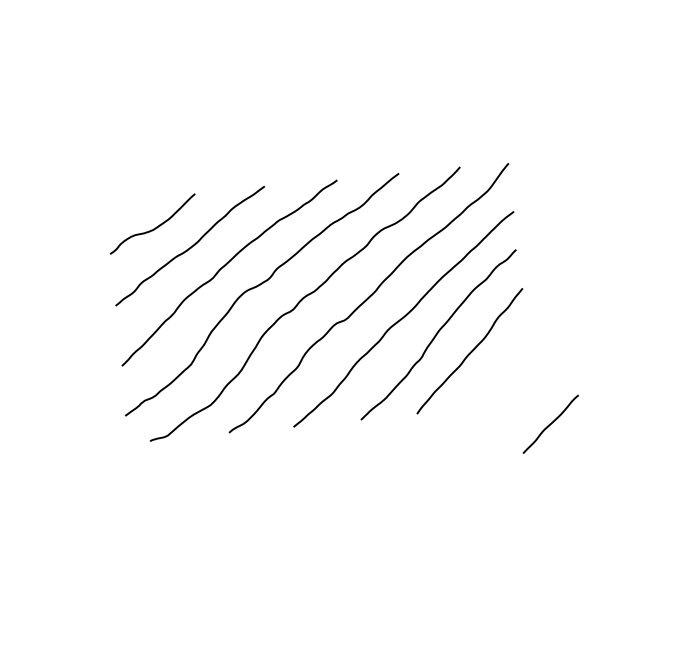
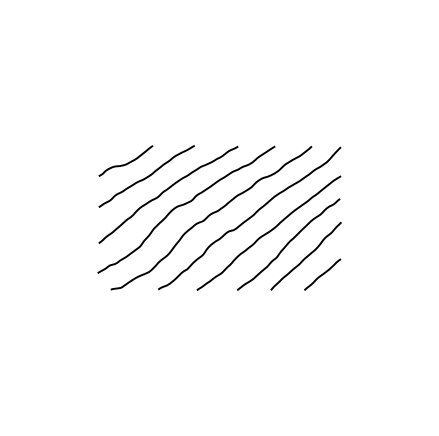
line: (550, 424) -> (322, 274), moved

